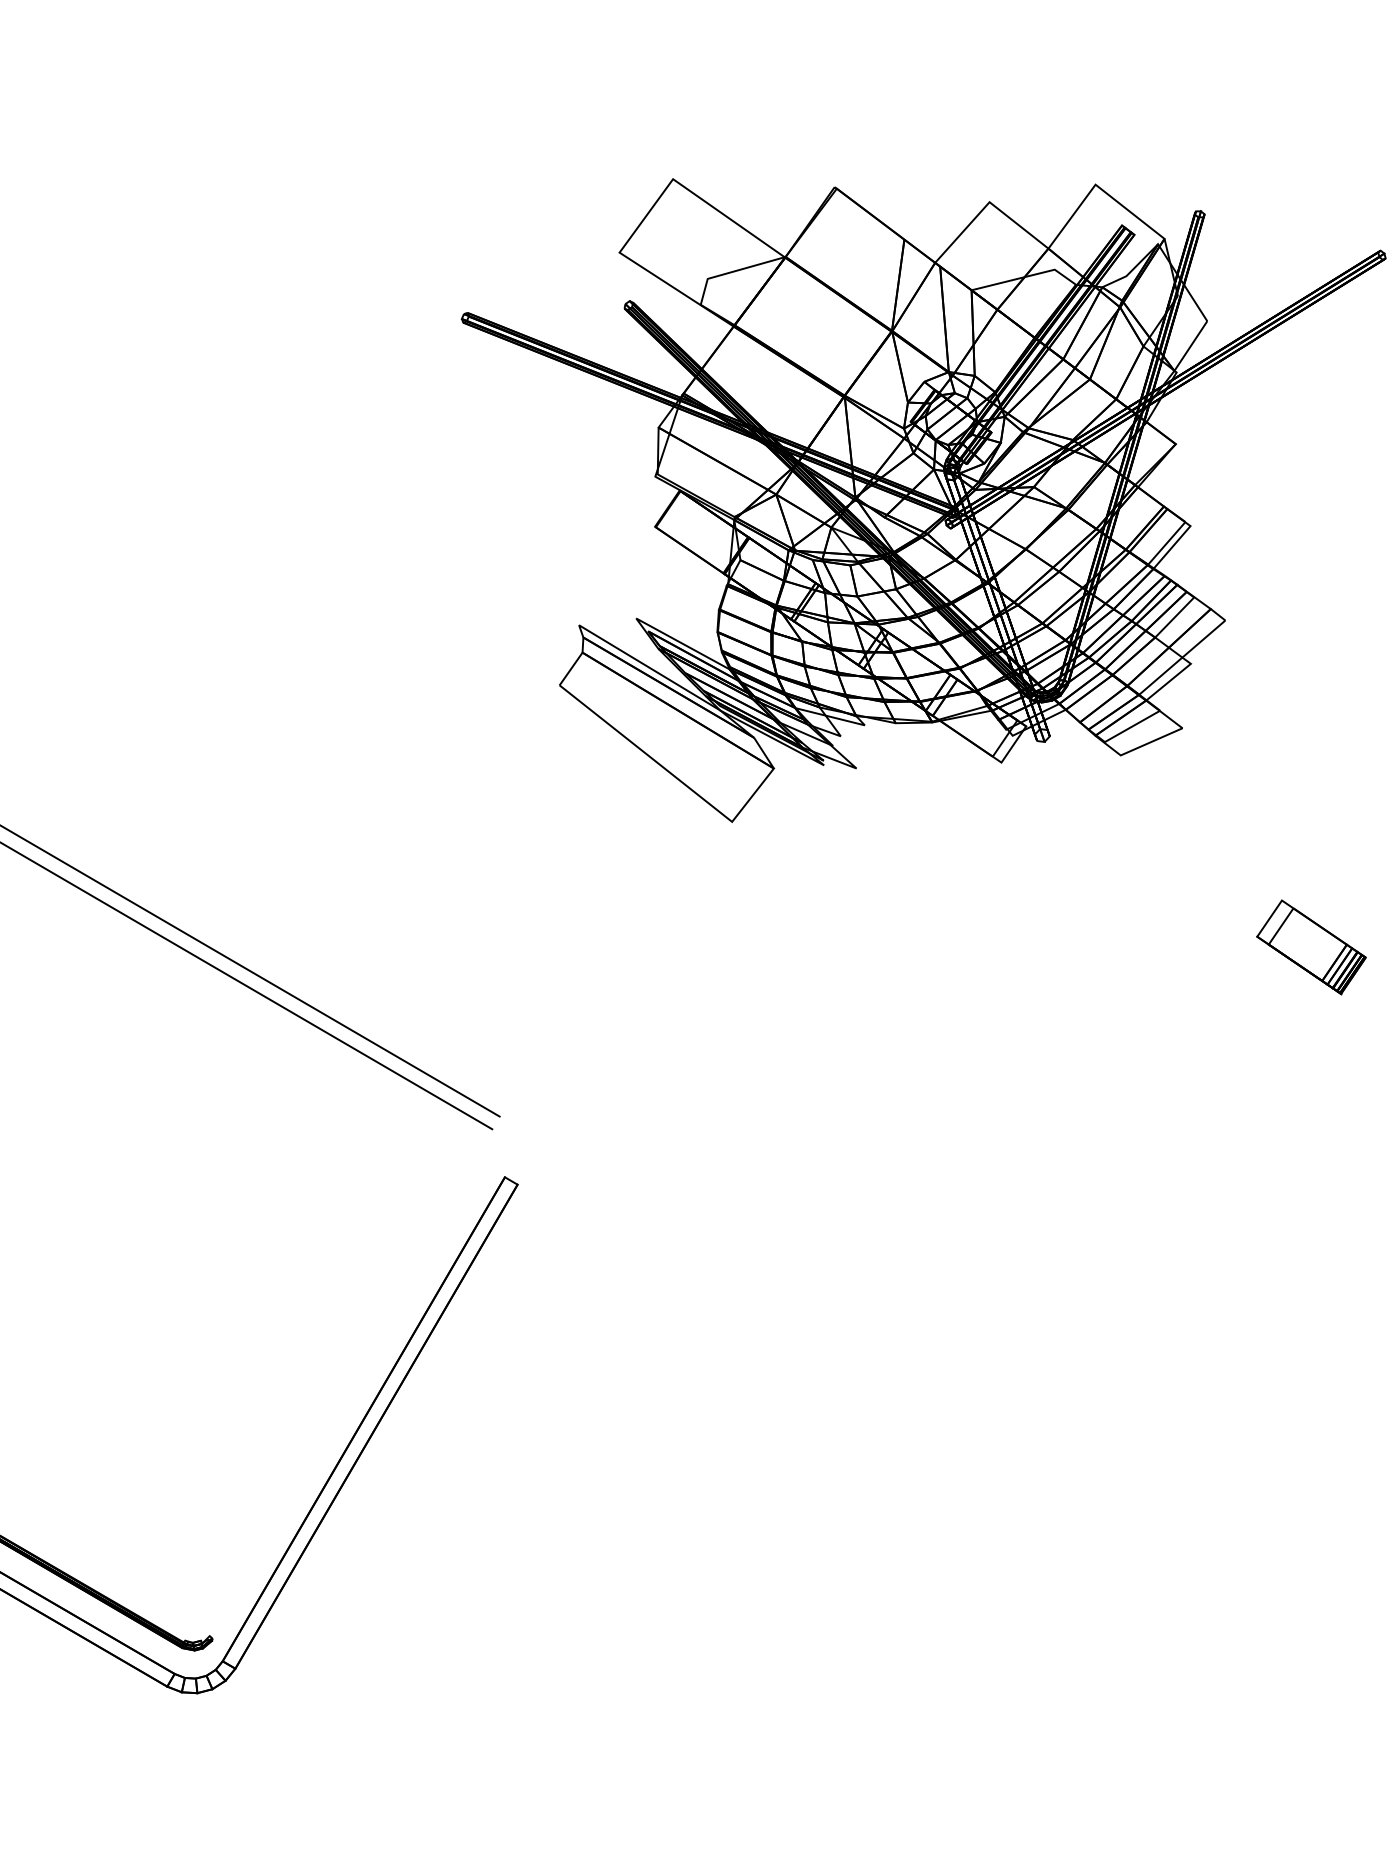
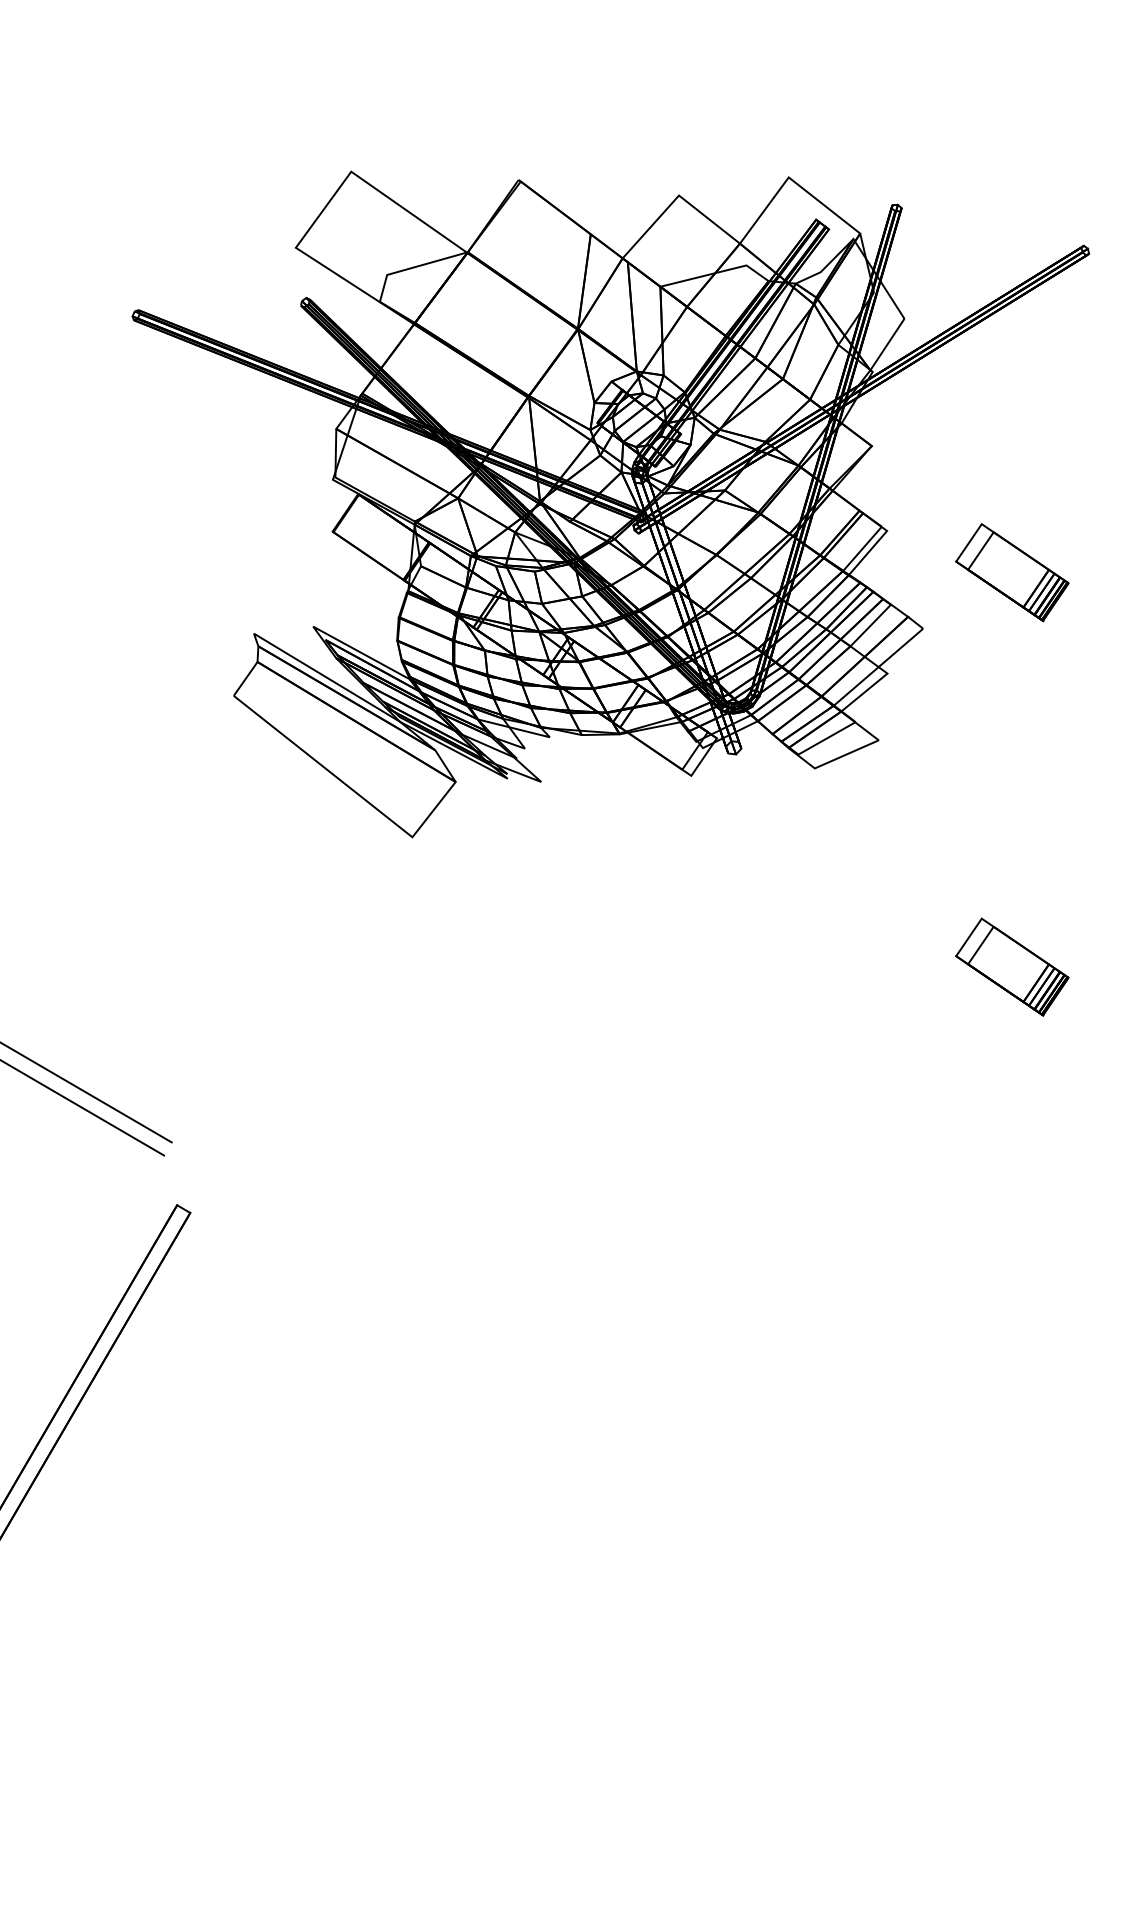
part: (1311, 566) -> (1012, 572), added

